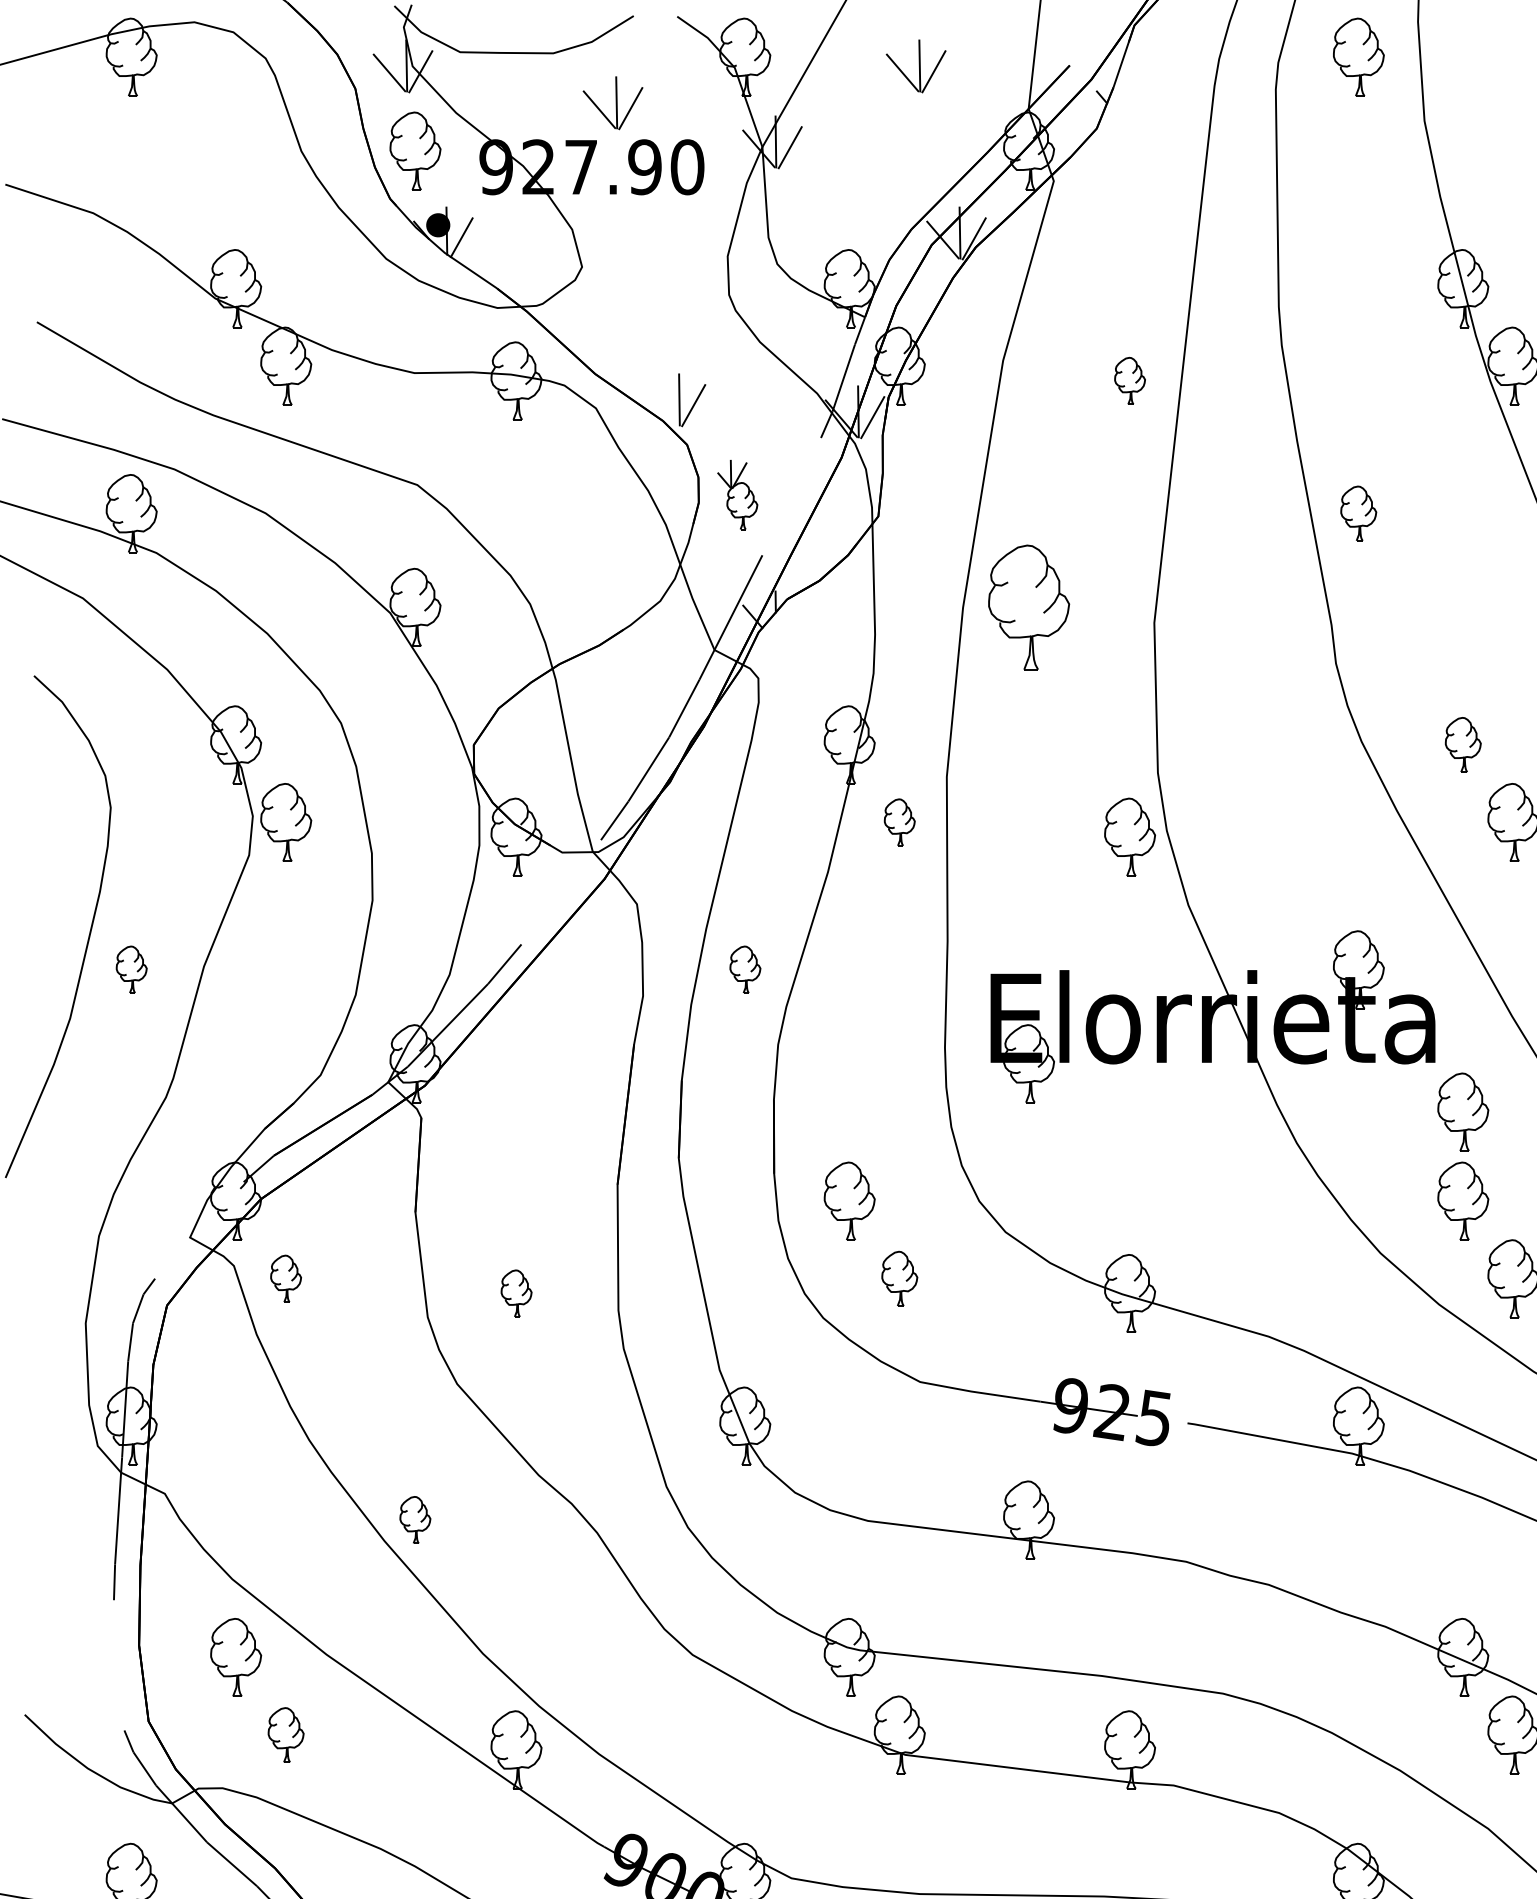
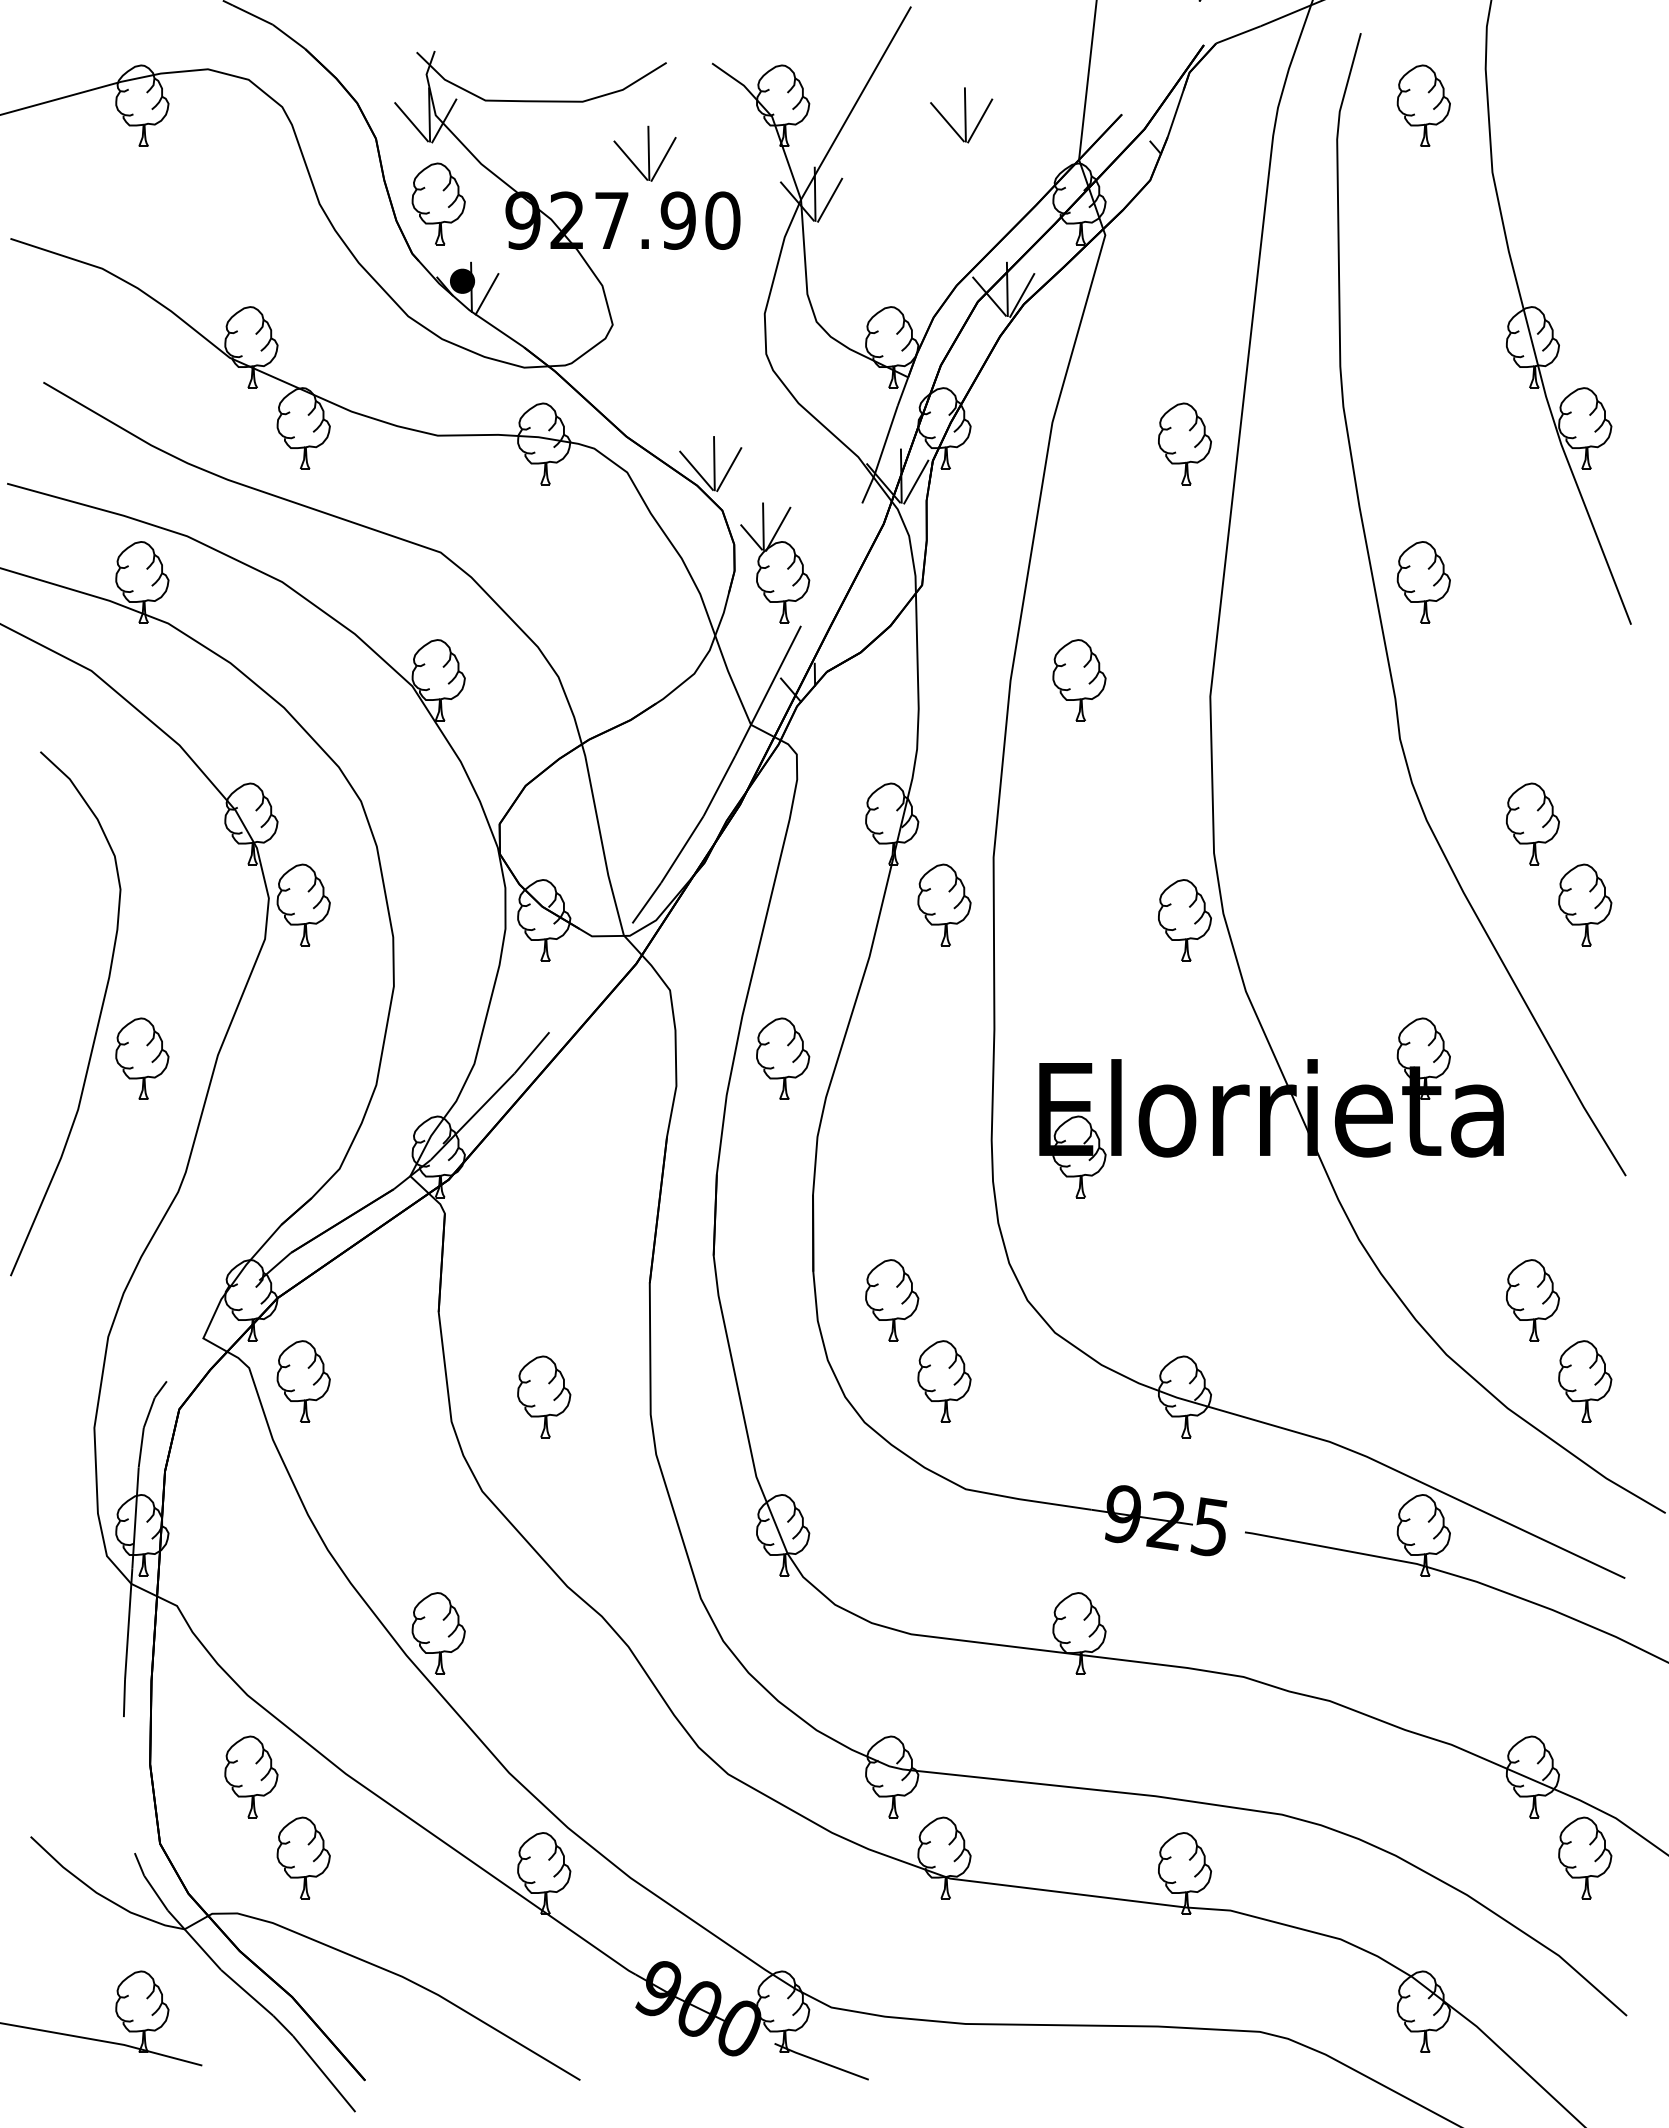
part: (1129, 380) -> (1184, 443), size x1.67
line: (662, 406) -> (696, 470), added
part: (737, 494) -> (775, 562), size x1.67
part: (1358, 513) -> (1423, 582), size x1.43
part: (1029, 607) -> (1079, 680), size x0.62
part: (1462, 744) -> (1532, 823), size x1.43
part: (899, 822) -> (944, 904), size x1.67
part: (131, 969) -> (142, 1058), size x1.67
part: (745, 969) -> (783, 1058), size x1.67
part: (1462, 1112) -> (1532, 1207), removed
part: (285, 1278) -> (303, 1381), size x1.67
part: (899, 1278) -> (944, 1381), size x1.43
part: (516, 1293) -> (544, 1396), size x1.67
part: (415, 1520) -> (438, 1633), size x1.67
part: (285, 1734) -> (303, 1857), size x1.43

